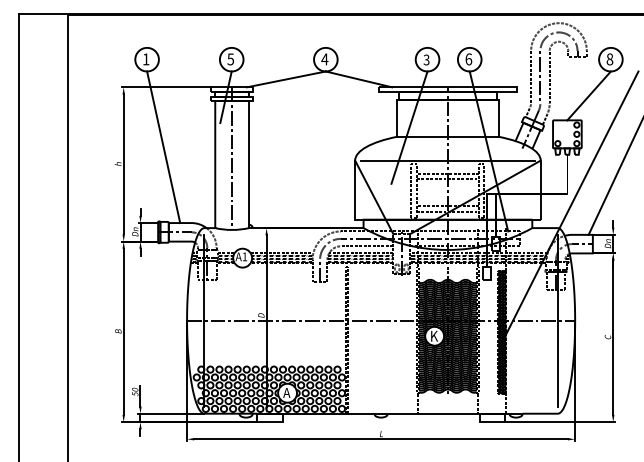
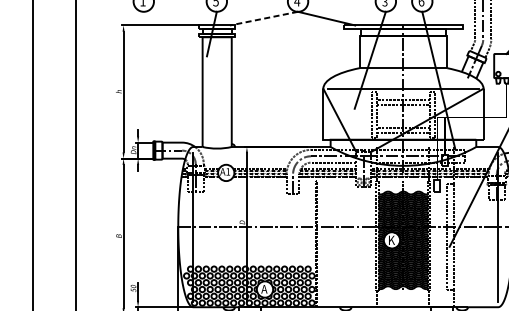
line: (285, 79) -> (263, 18), solid -> dashed
line: (163, 147) -> (157, 77), removed
line: (232, 158) -> (217, 86), removed
hatch: (502, 332) -> (450, 237), removed

